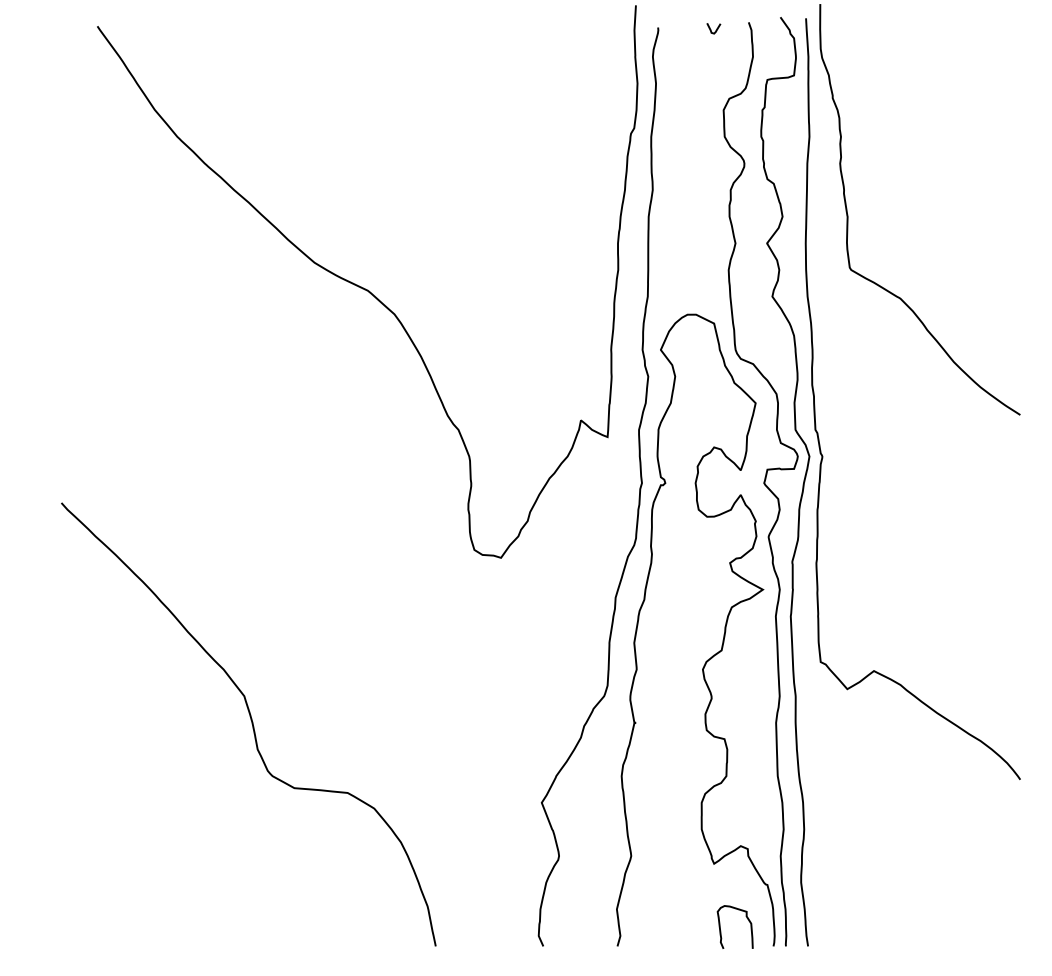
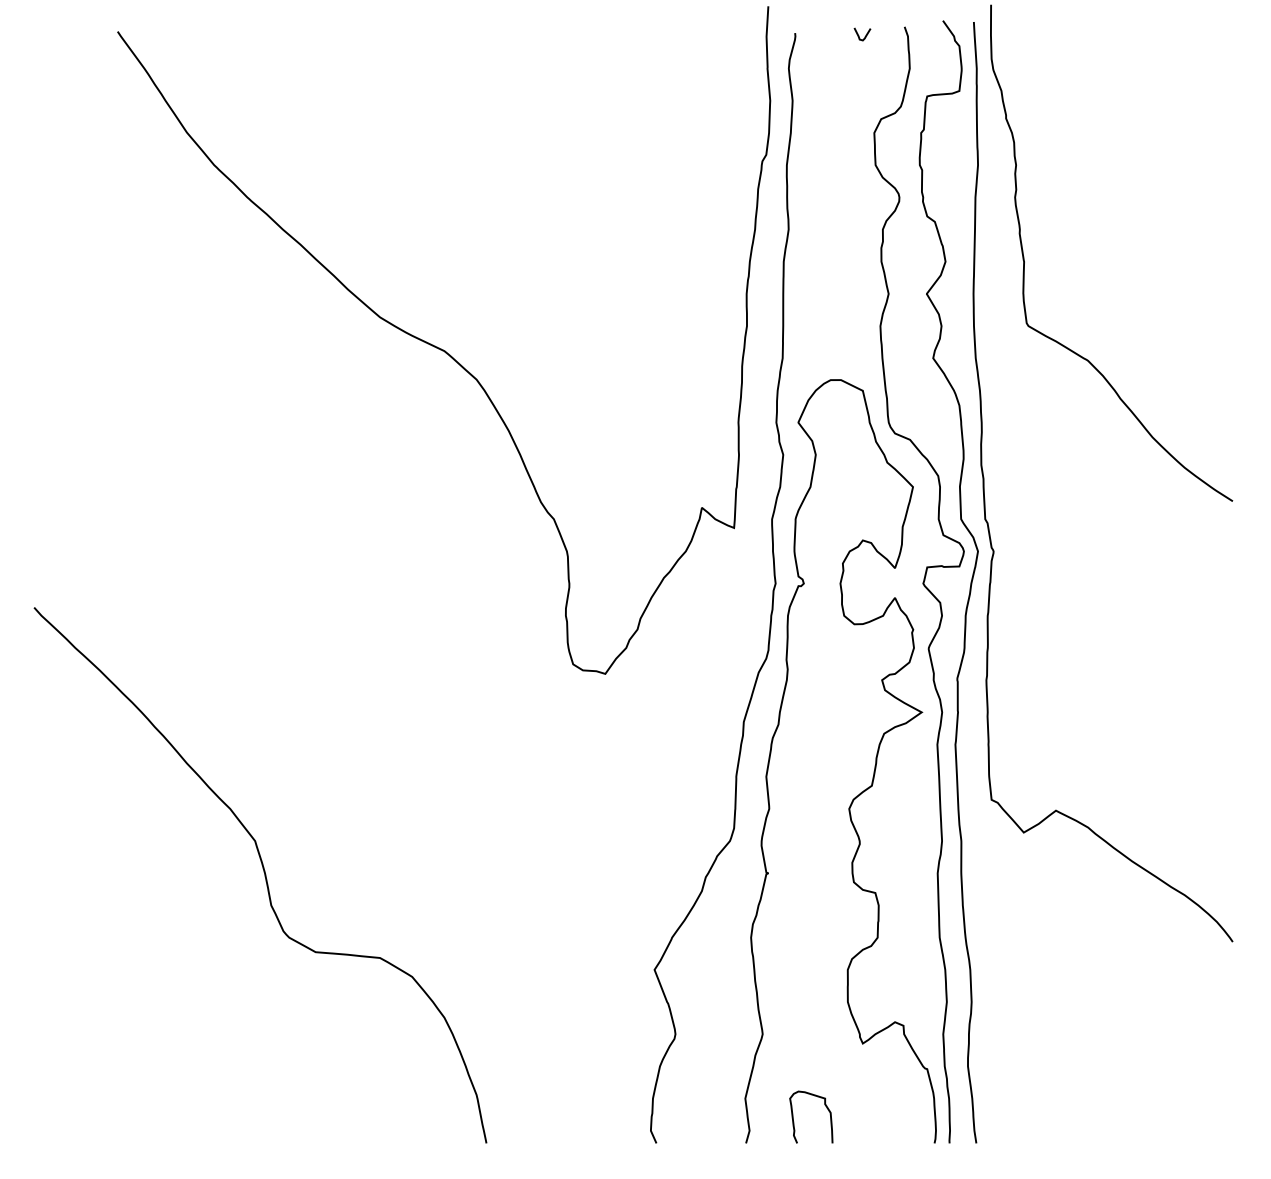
curve: (252, 724) -> (264, 875), moved
curve: (747, 920) -> (826, 1108), moved

